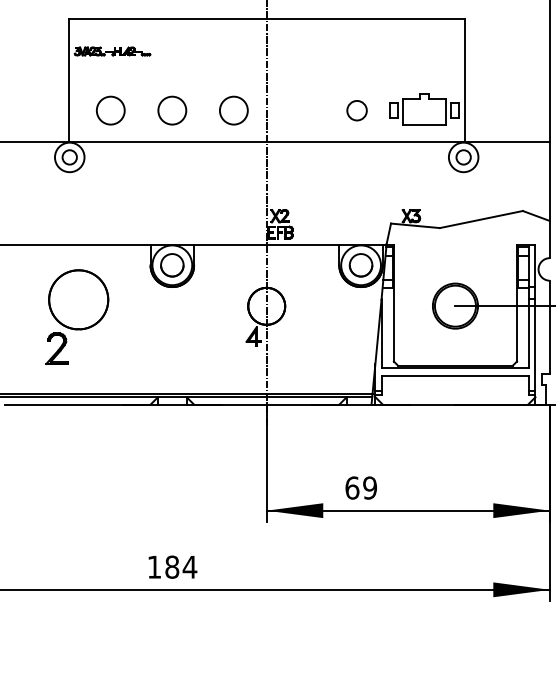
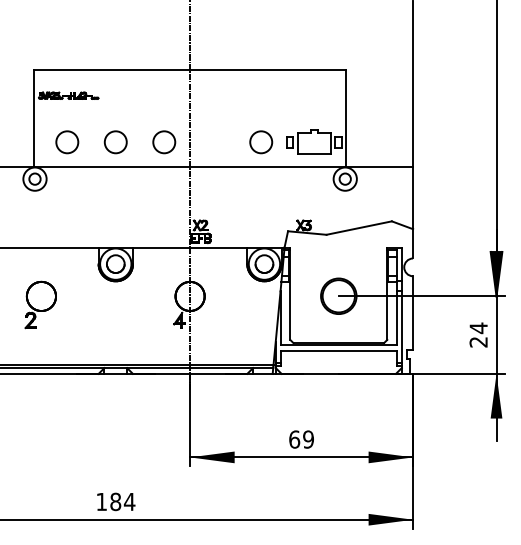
circle: (357, 110) -> (261, 142), size x1.43
part: (76, 316) -> (40, 304), size x0.62
text: (361, 487) -> (301, 439), moved

